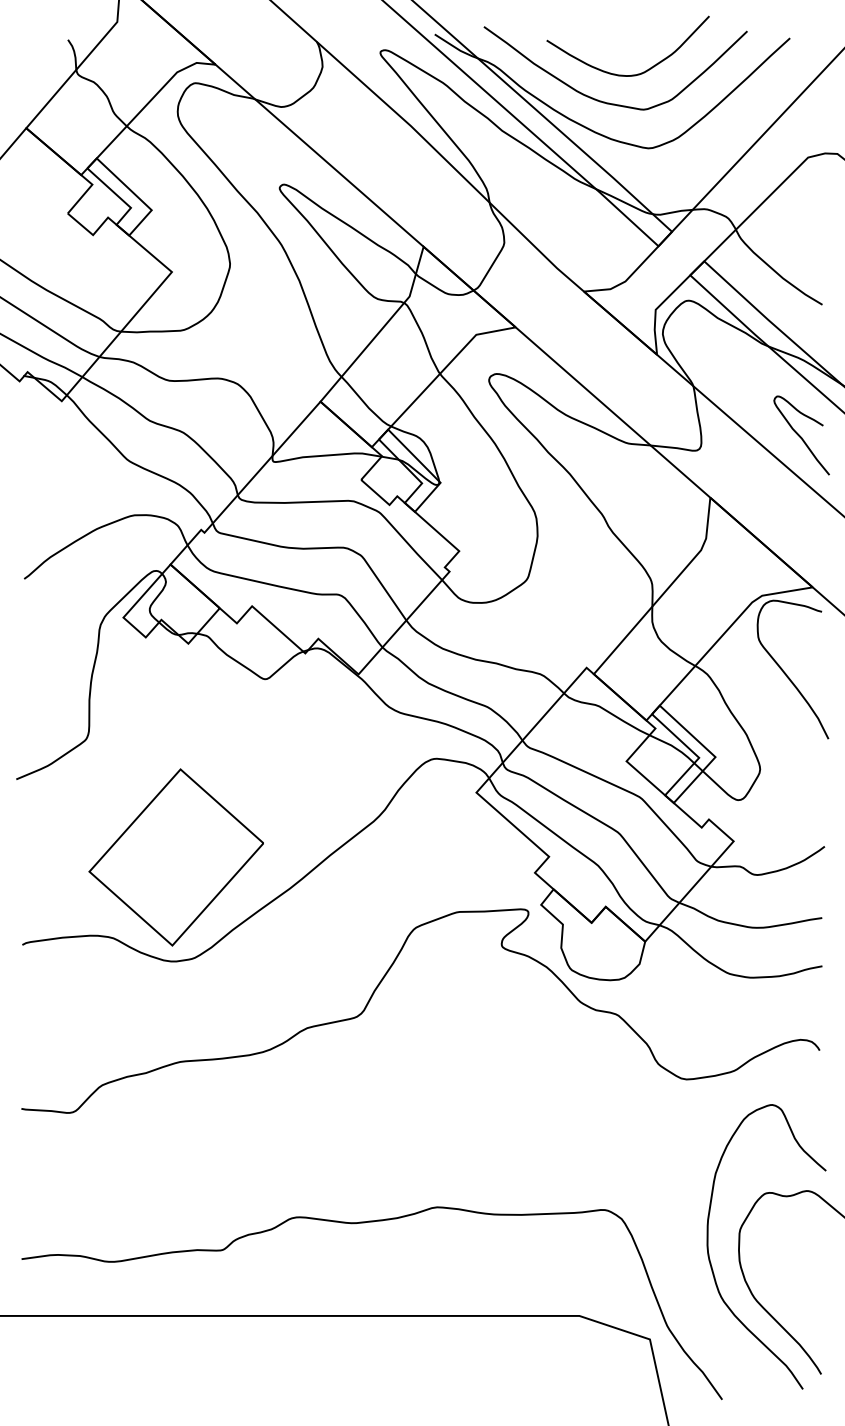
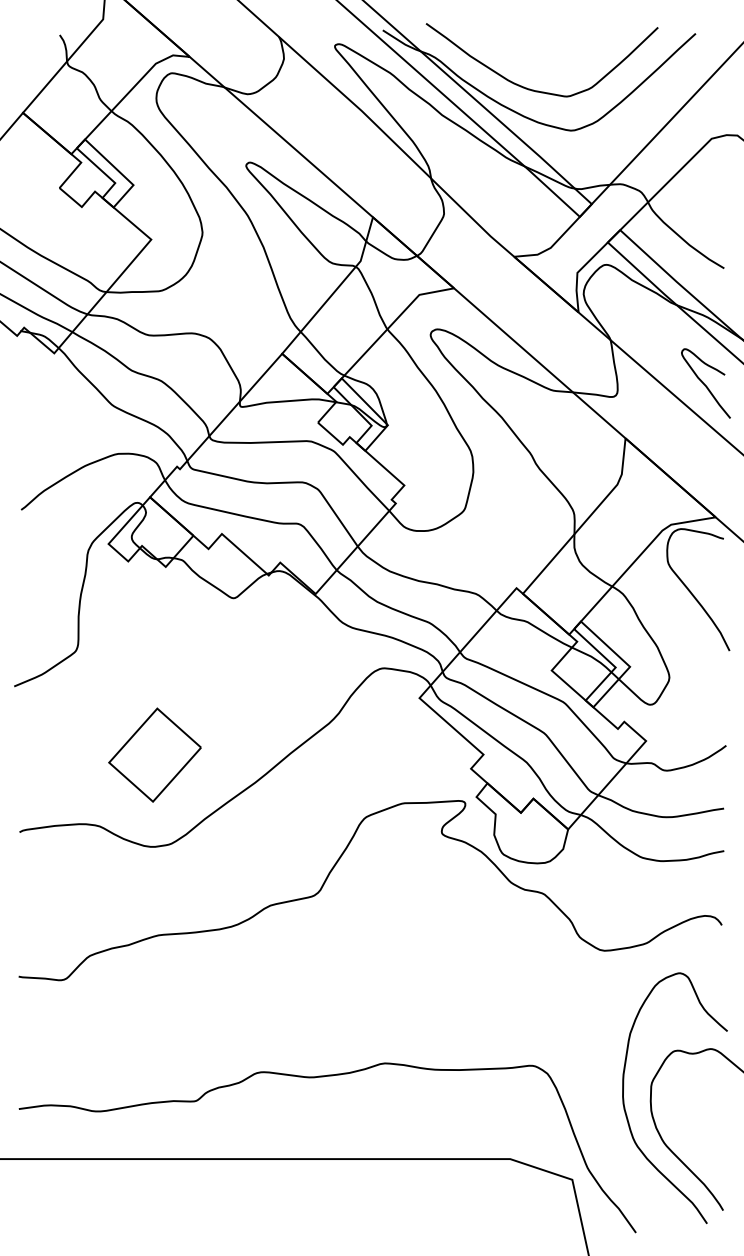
curve: (630, 74) -> (555, 65), removed
part: (175, 856) -> (154, 754), size x0.6

